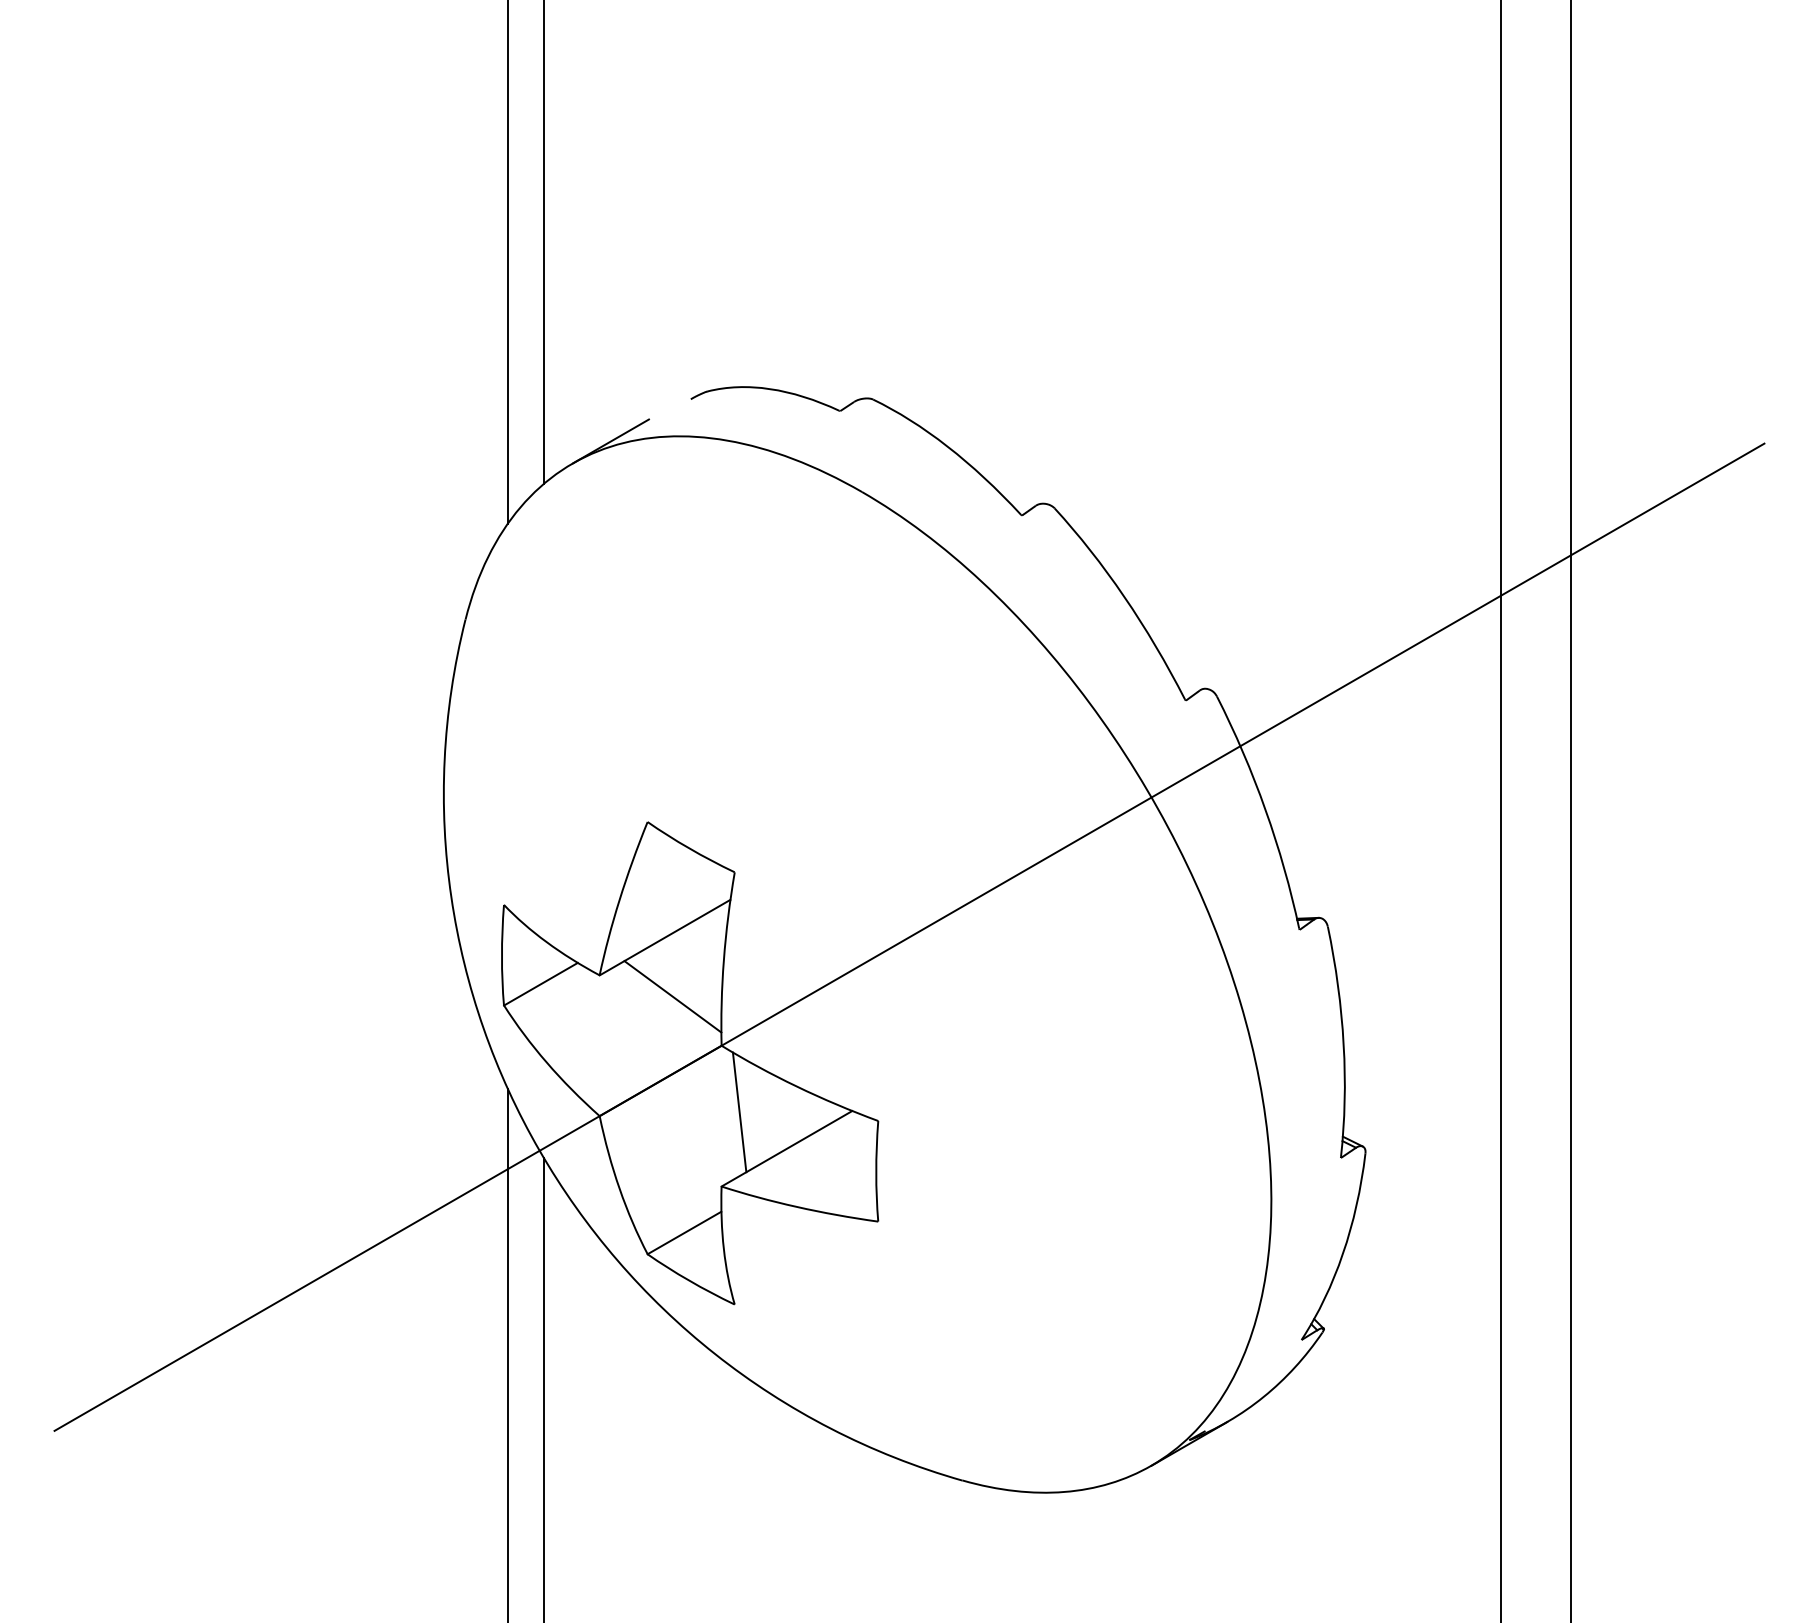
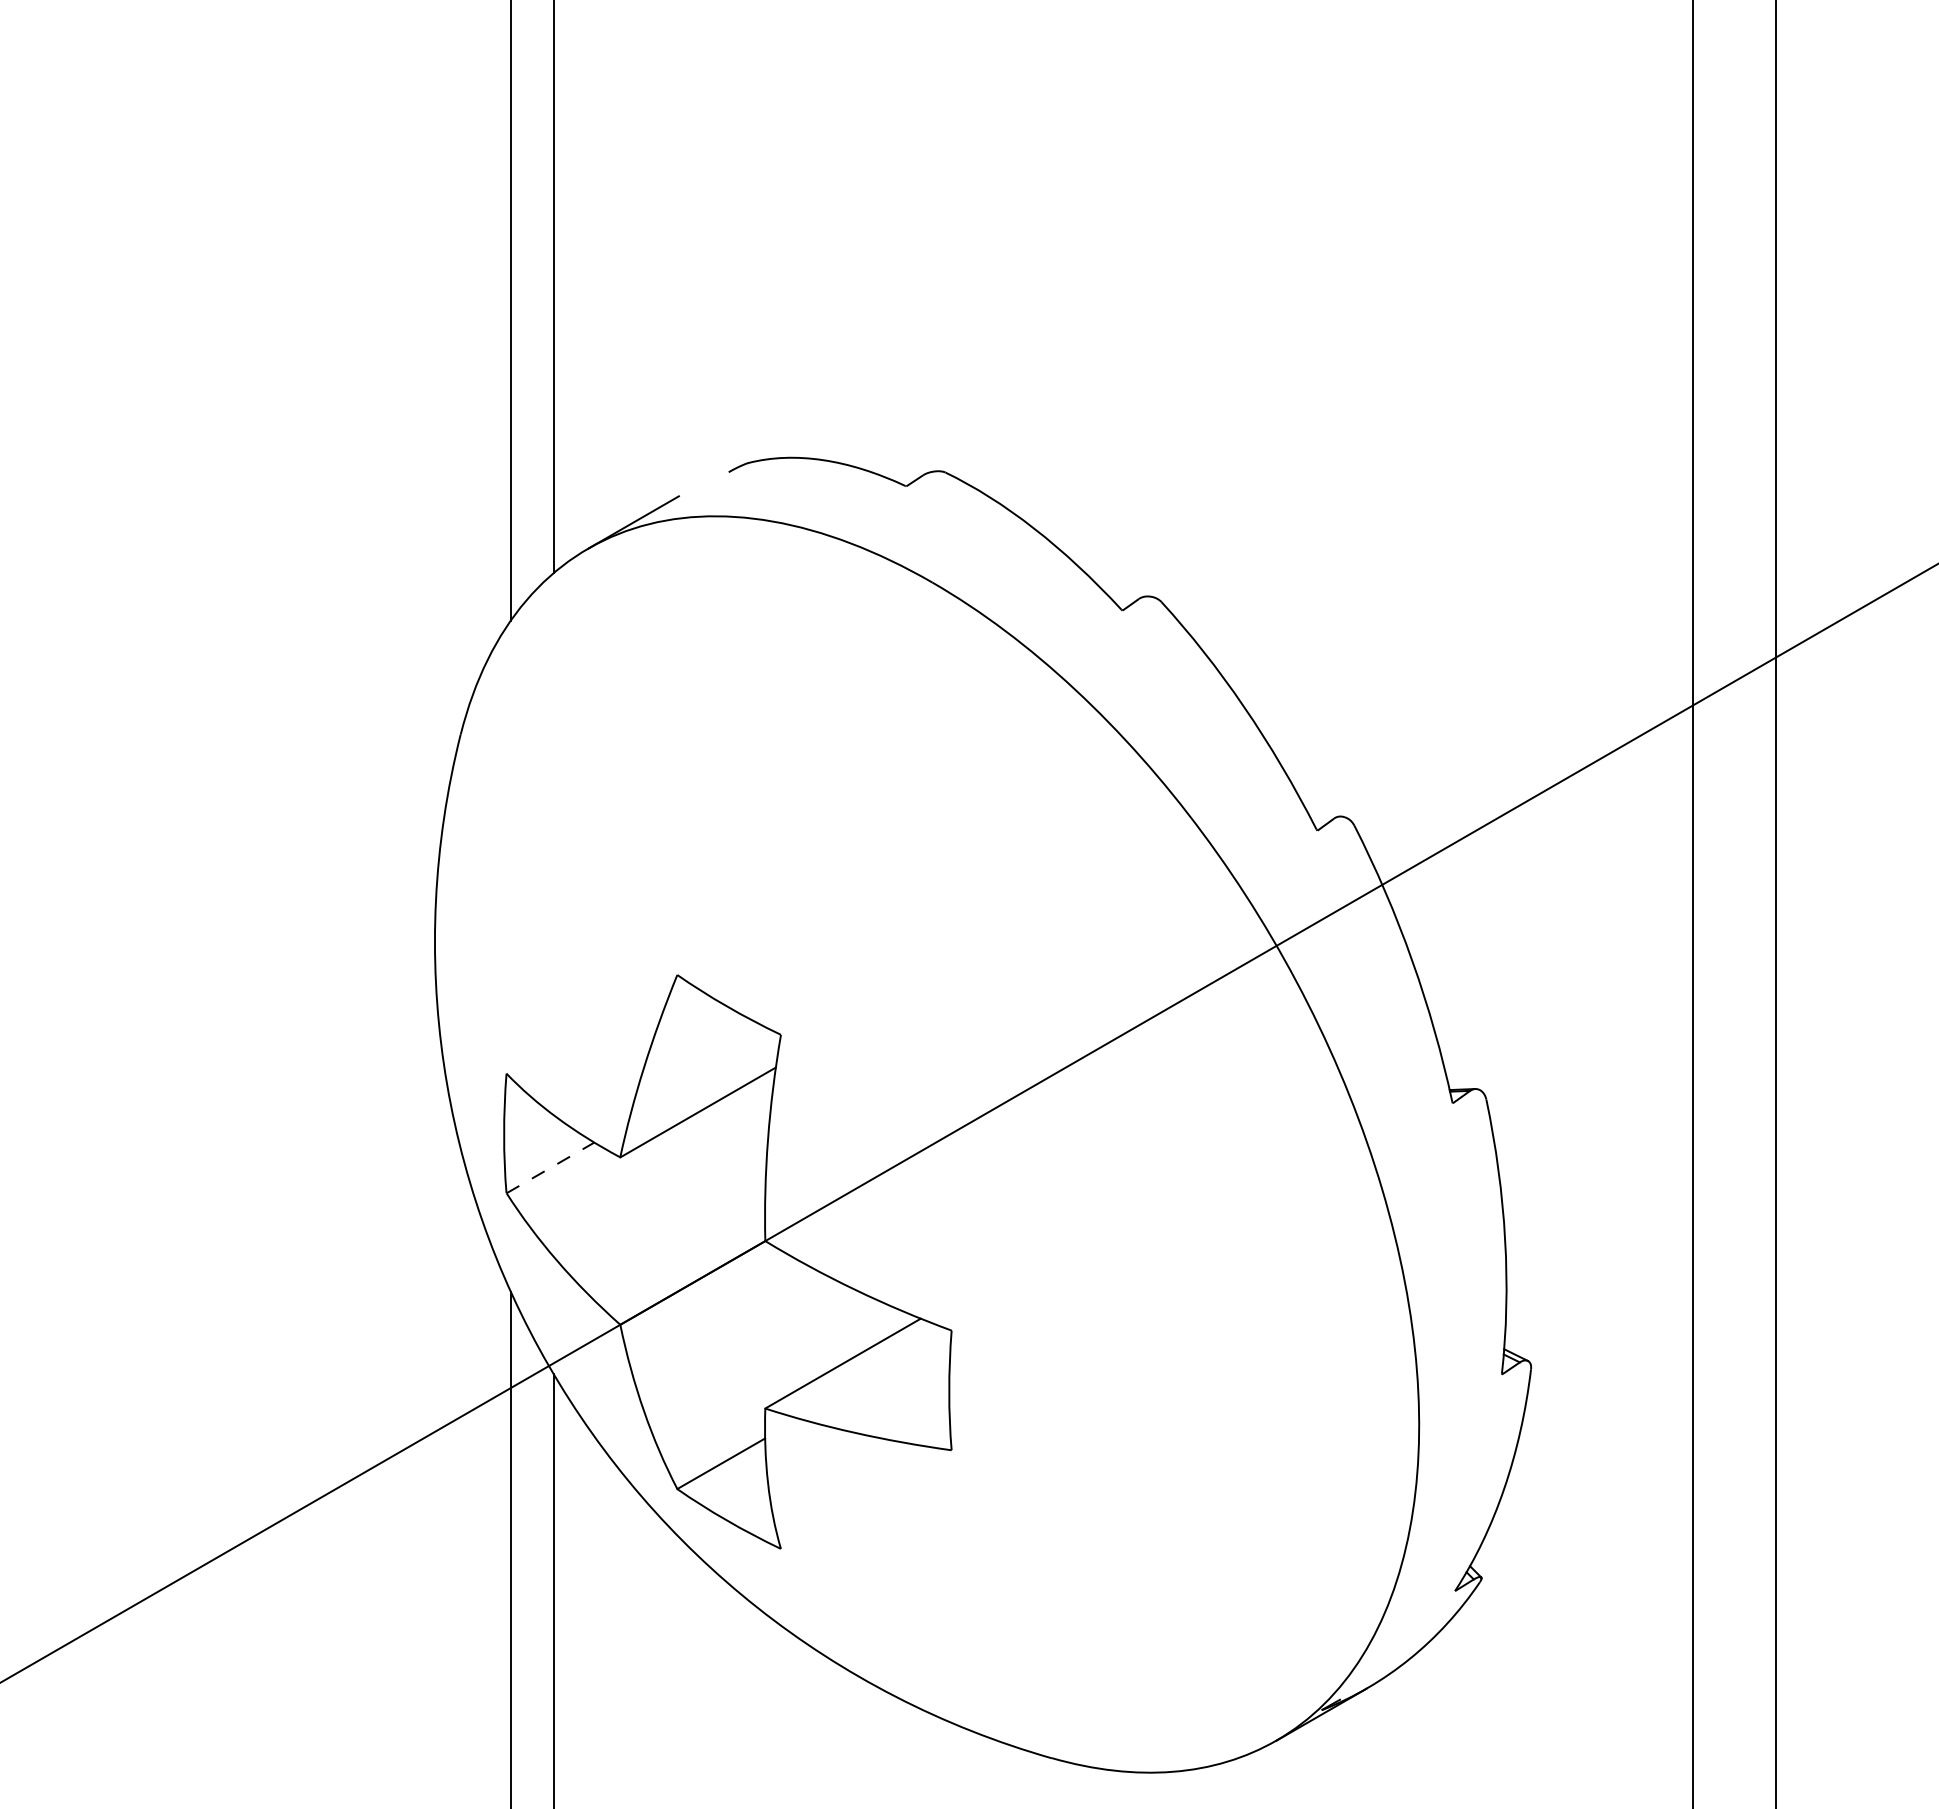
line: (540, 984) -> (549, 1168), solid -> dashed
line: (672, 996) -> (706, 1182), removed
line: (739, 1112) -> (786, 1320), removed

